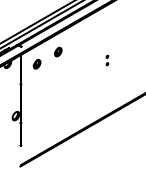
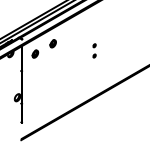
part: (107, 60) -> (94, 50), size x1.67

